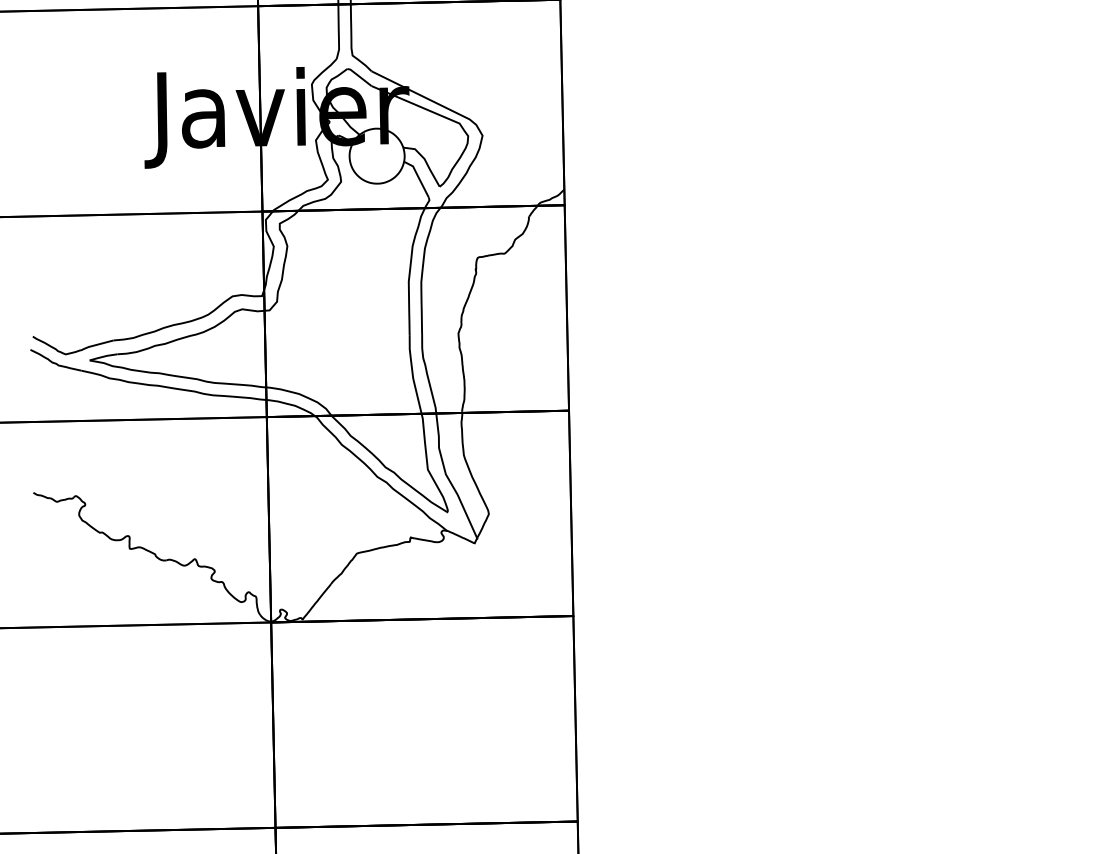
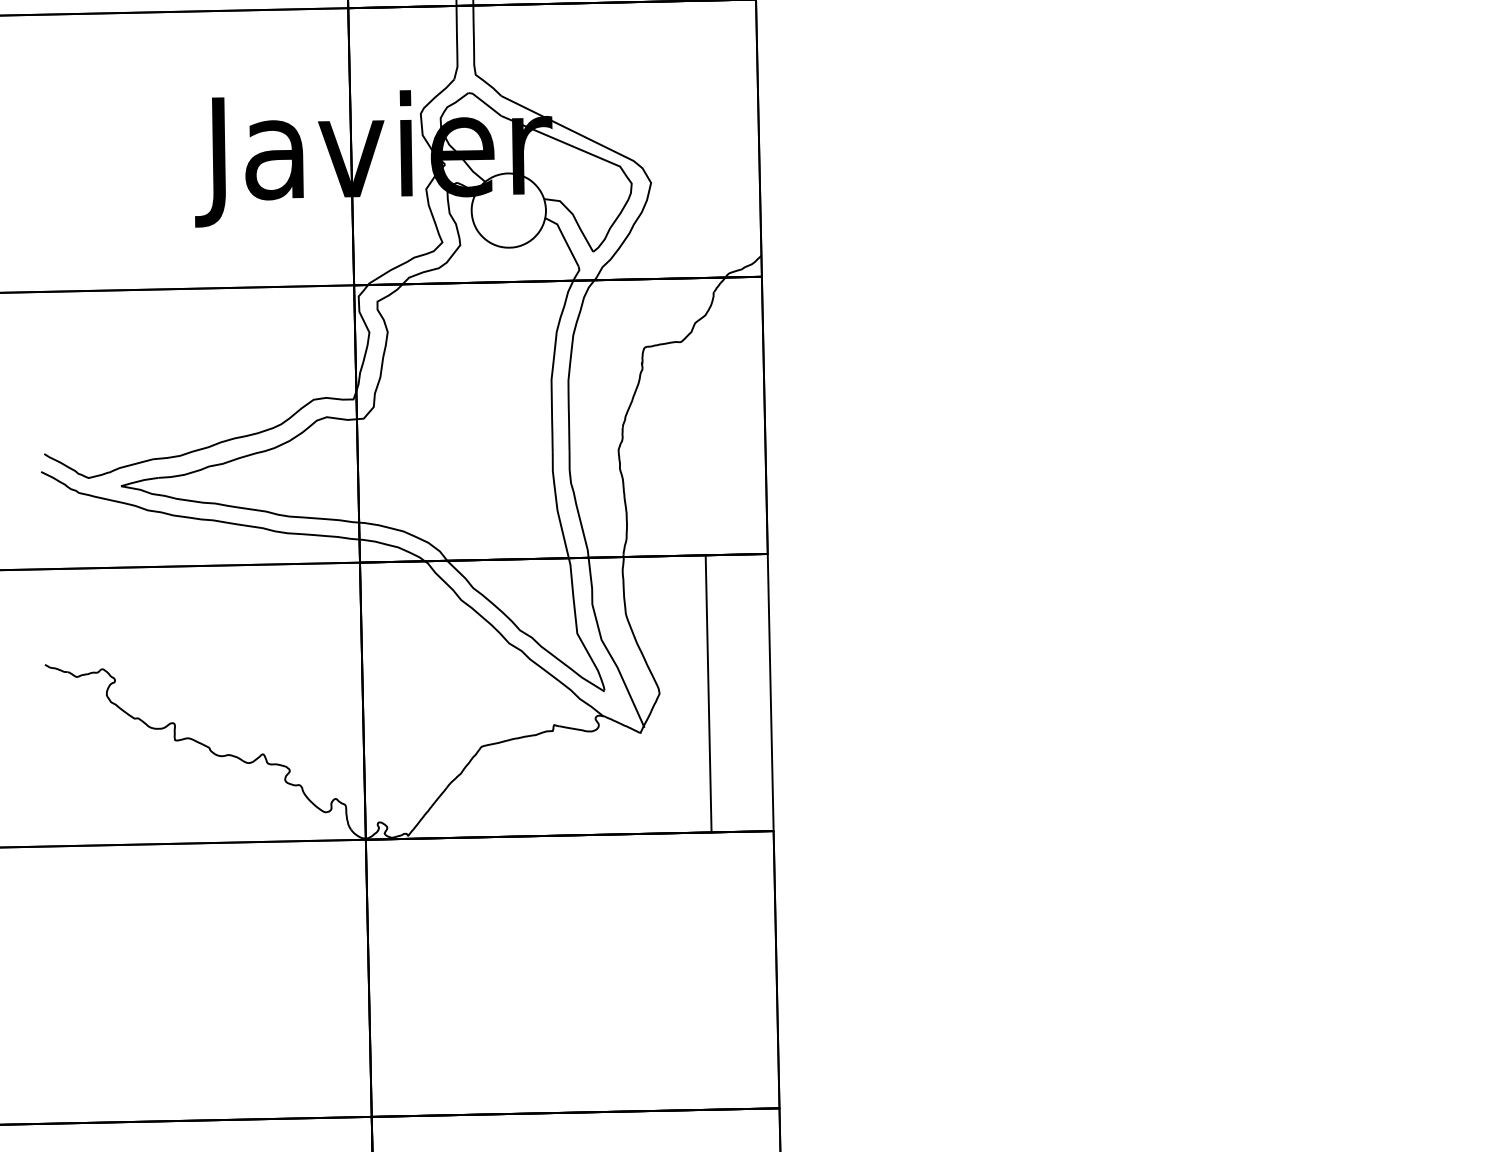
line: (571, 513) -> (709, 694), moved

